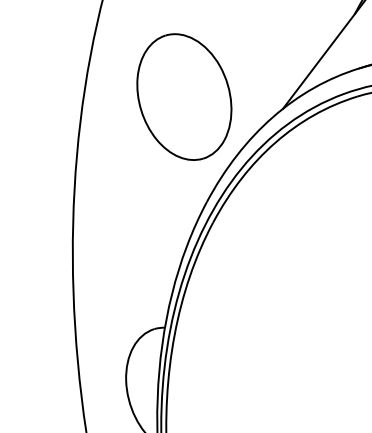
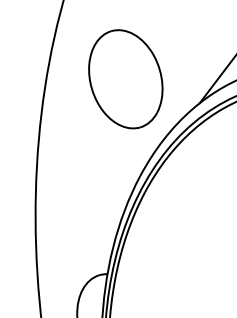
part: (184, 96) -> (125, 78), moved

